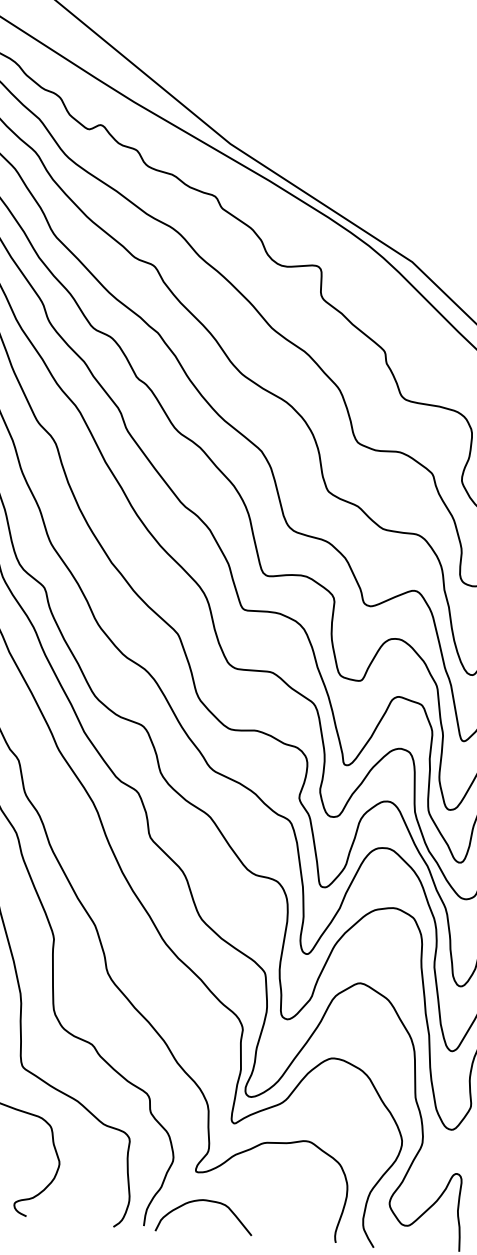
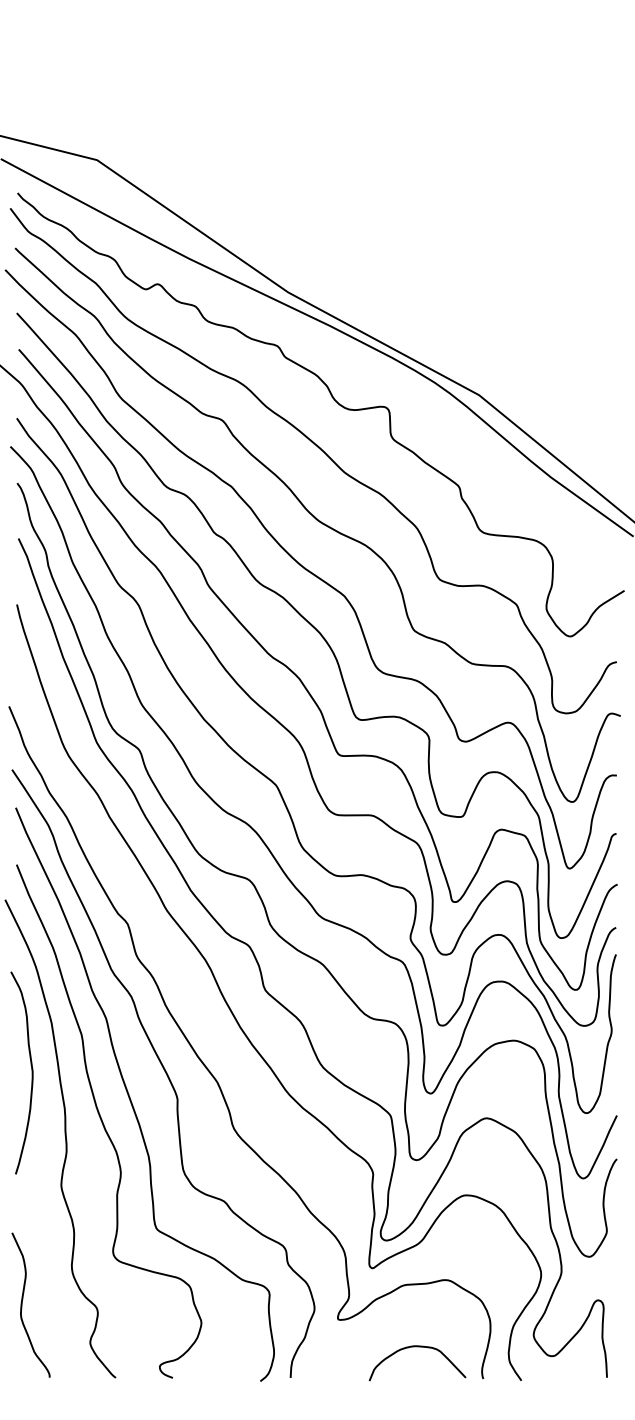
curve: (205, 1201) -> (417, 1347), moved

